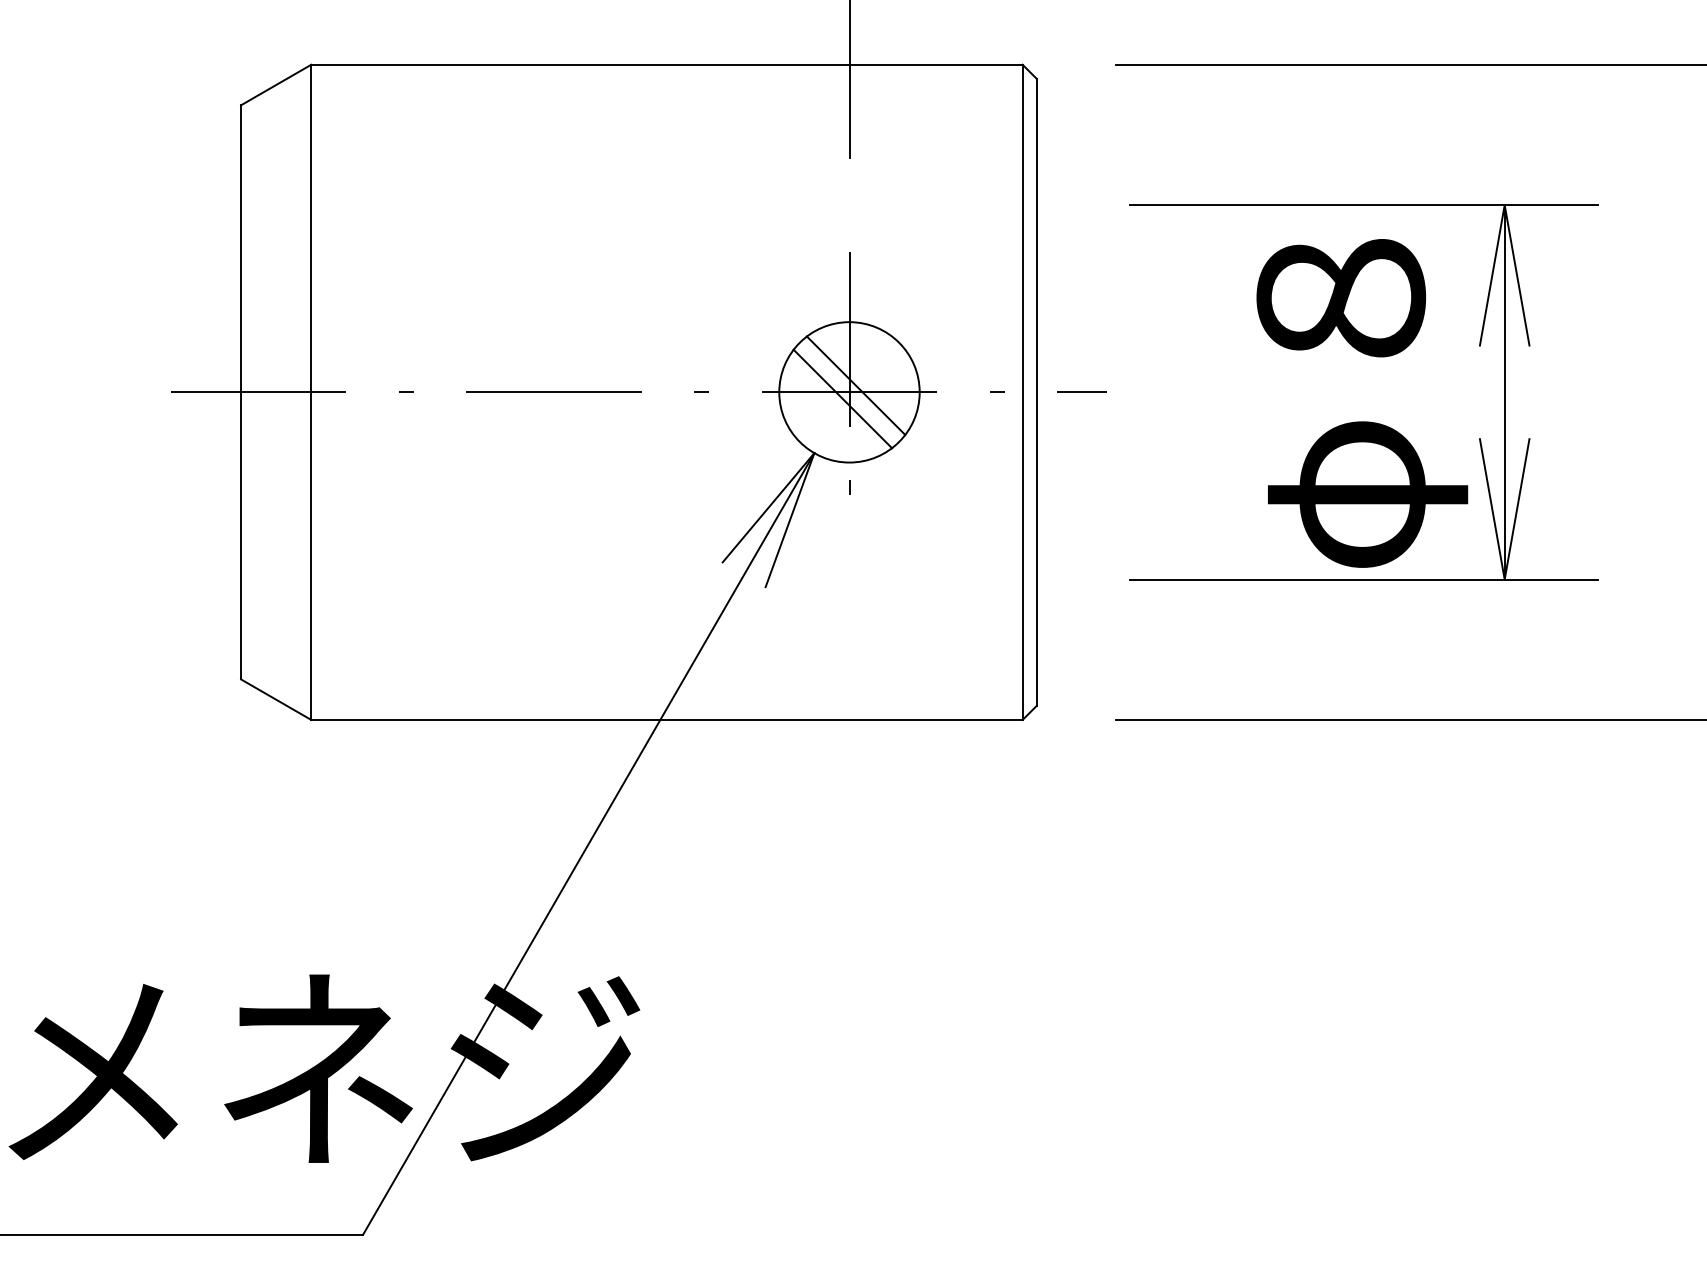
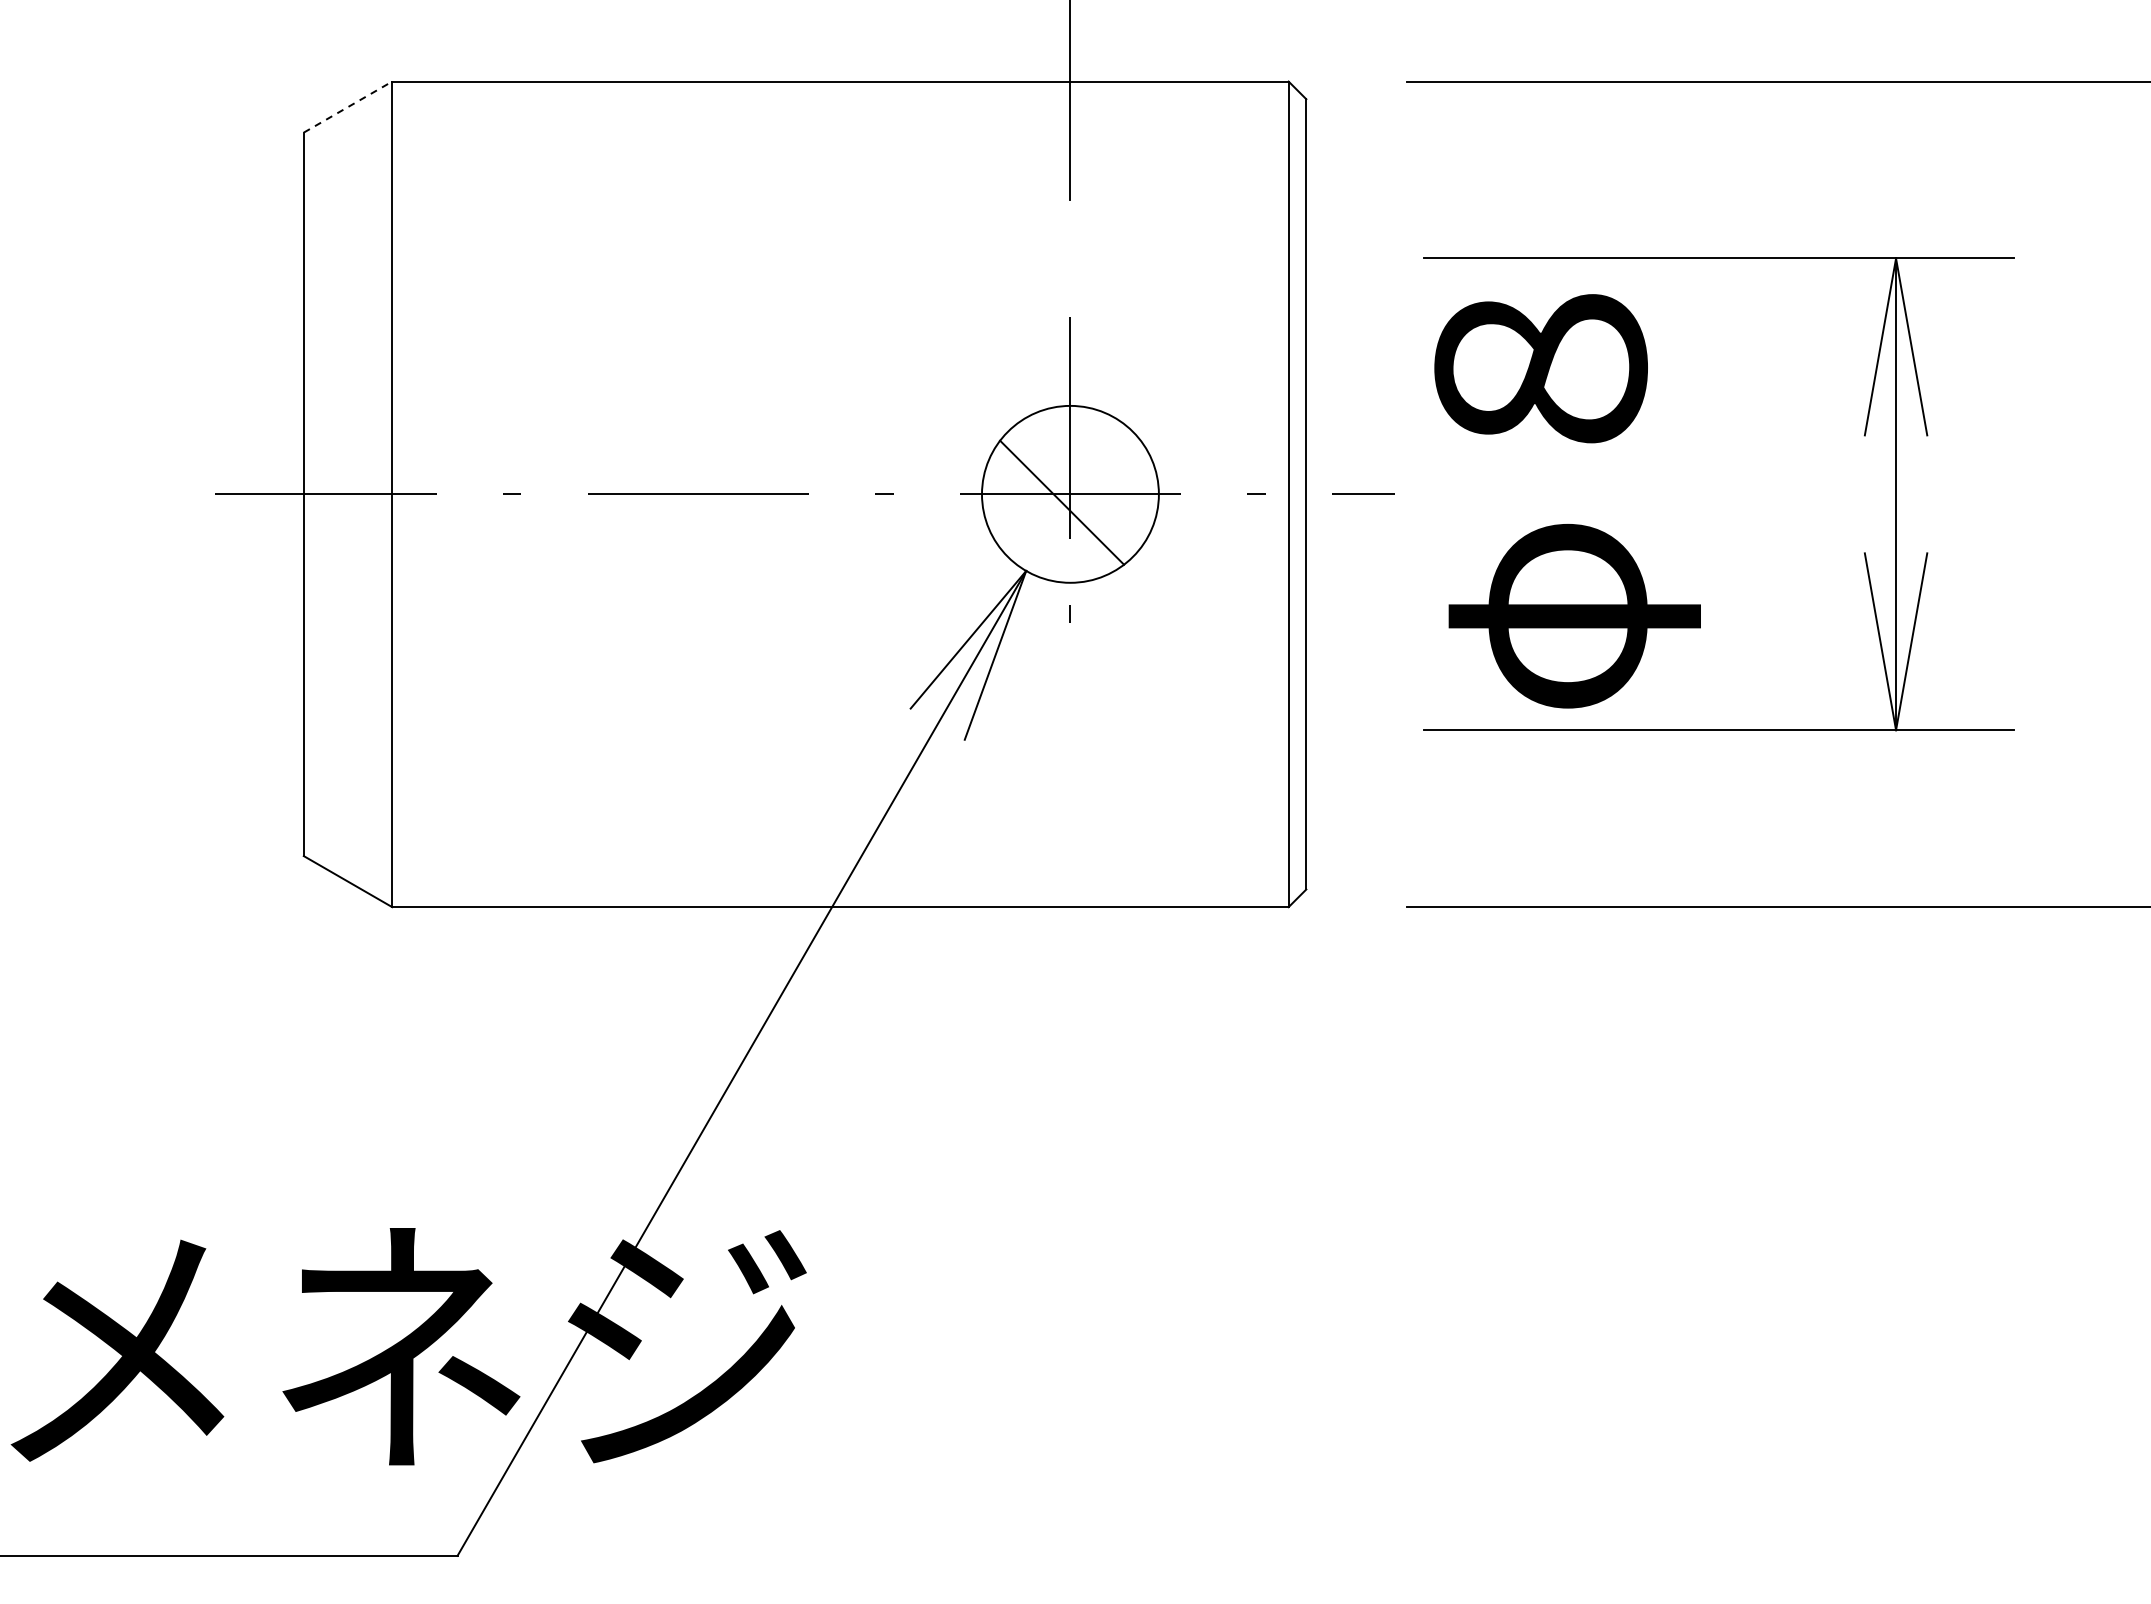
line: (276, 84) -> (348, 106), solid -> dashed
line: (855, 386) -> (1078, 486), removed
text: (1362, 403) -> (1567, 501), moved

